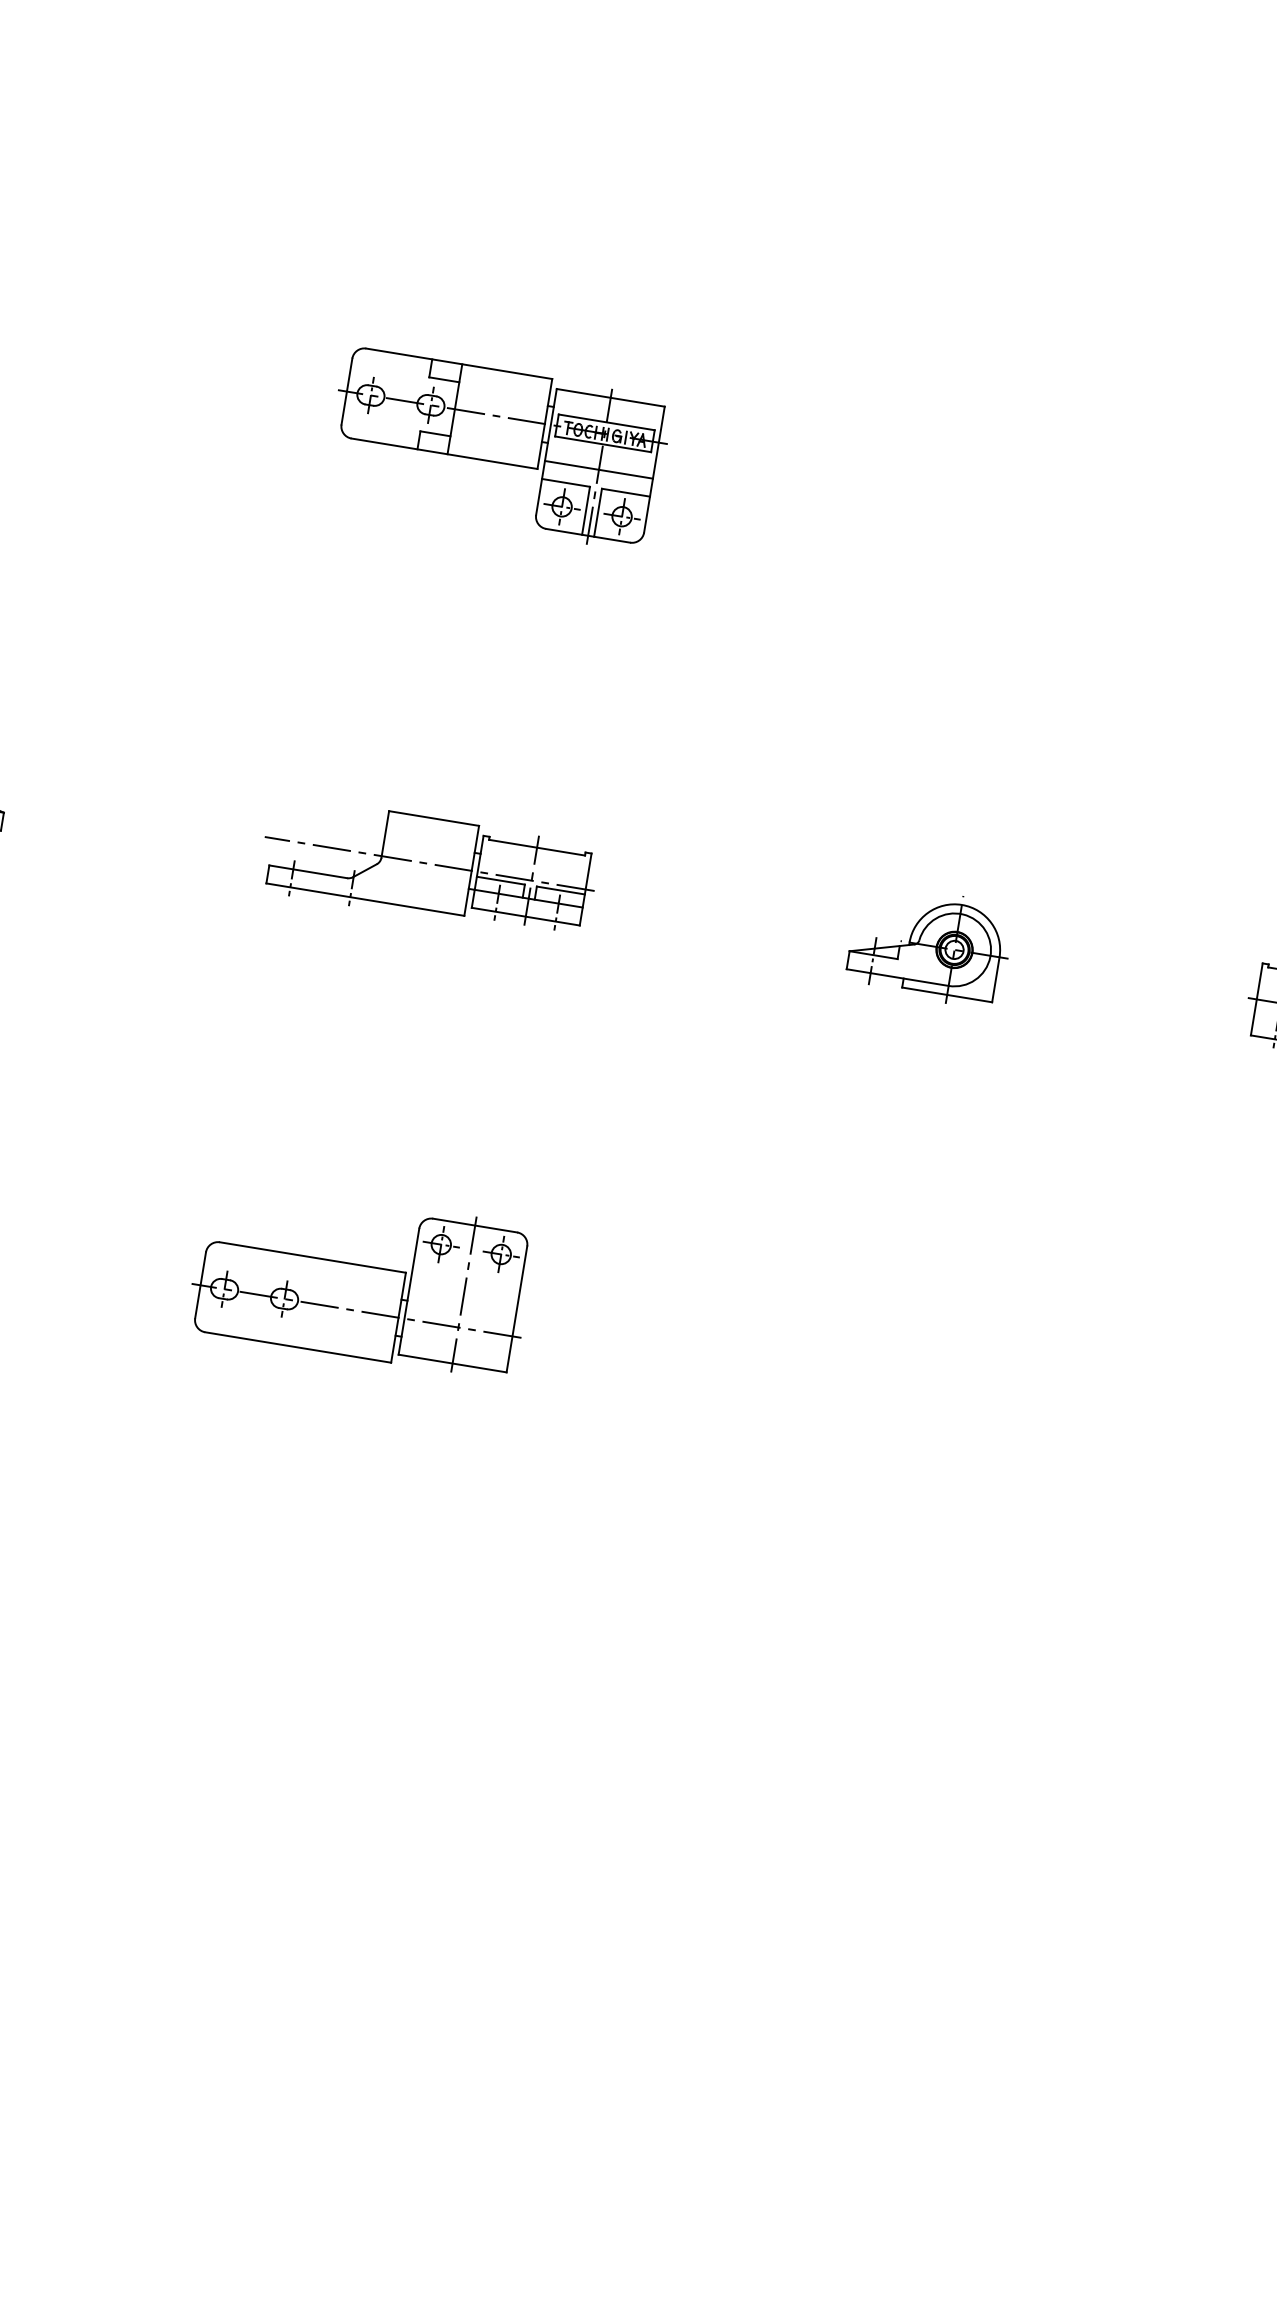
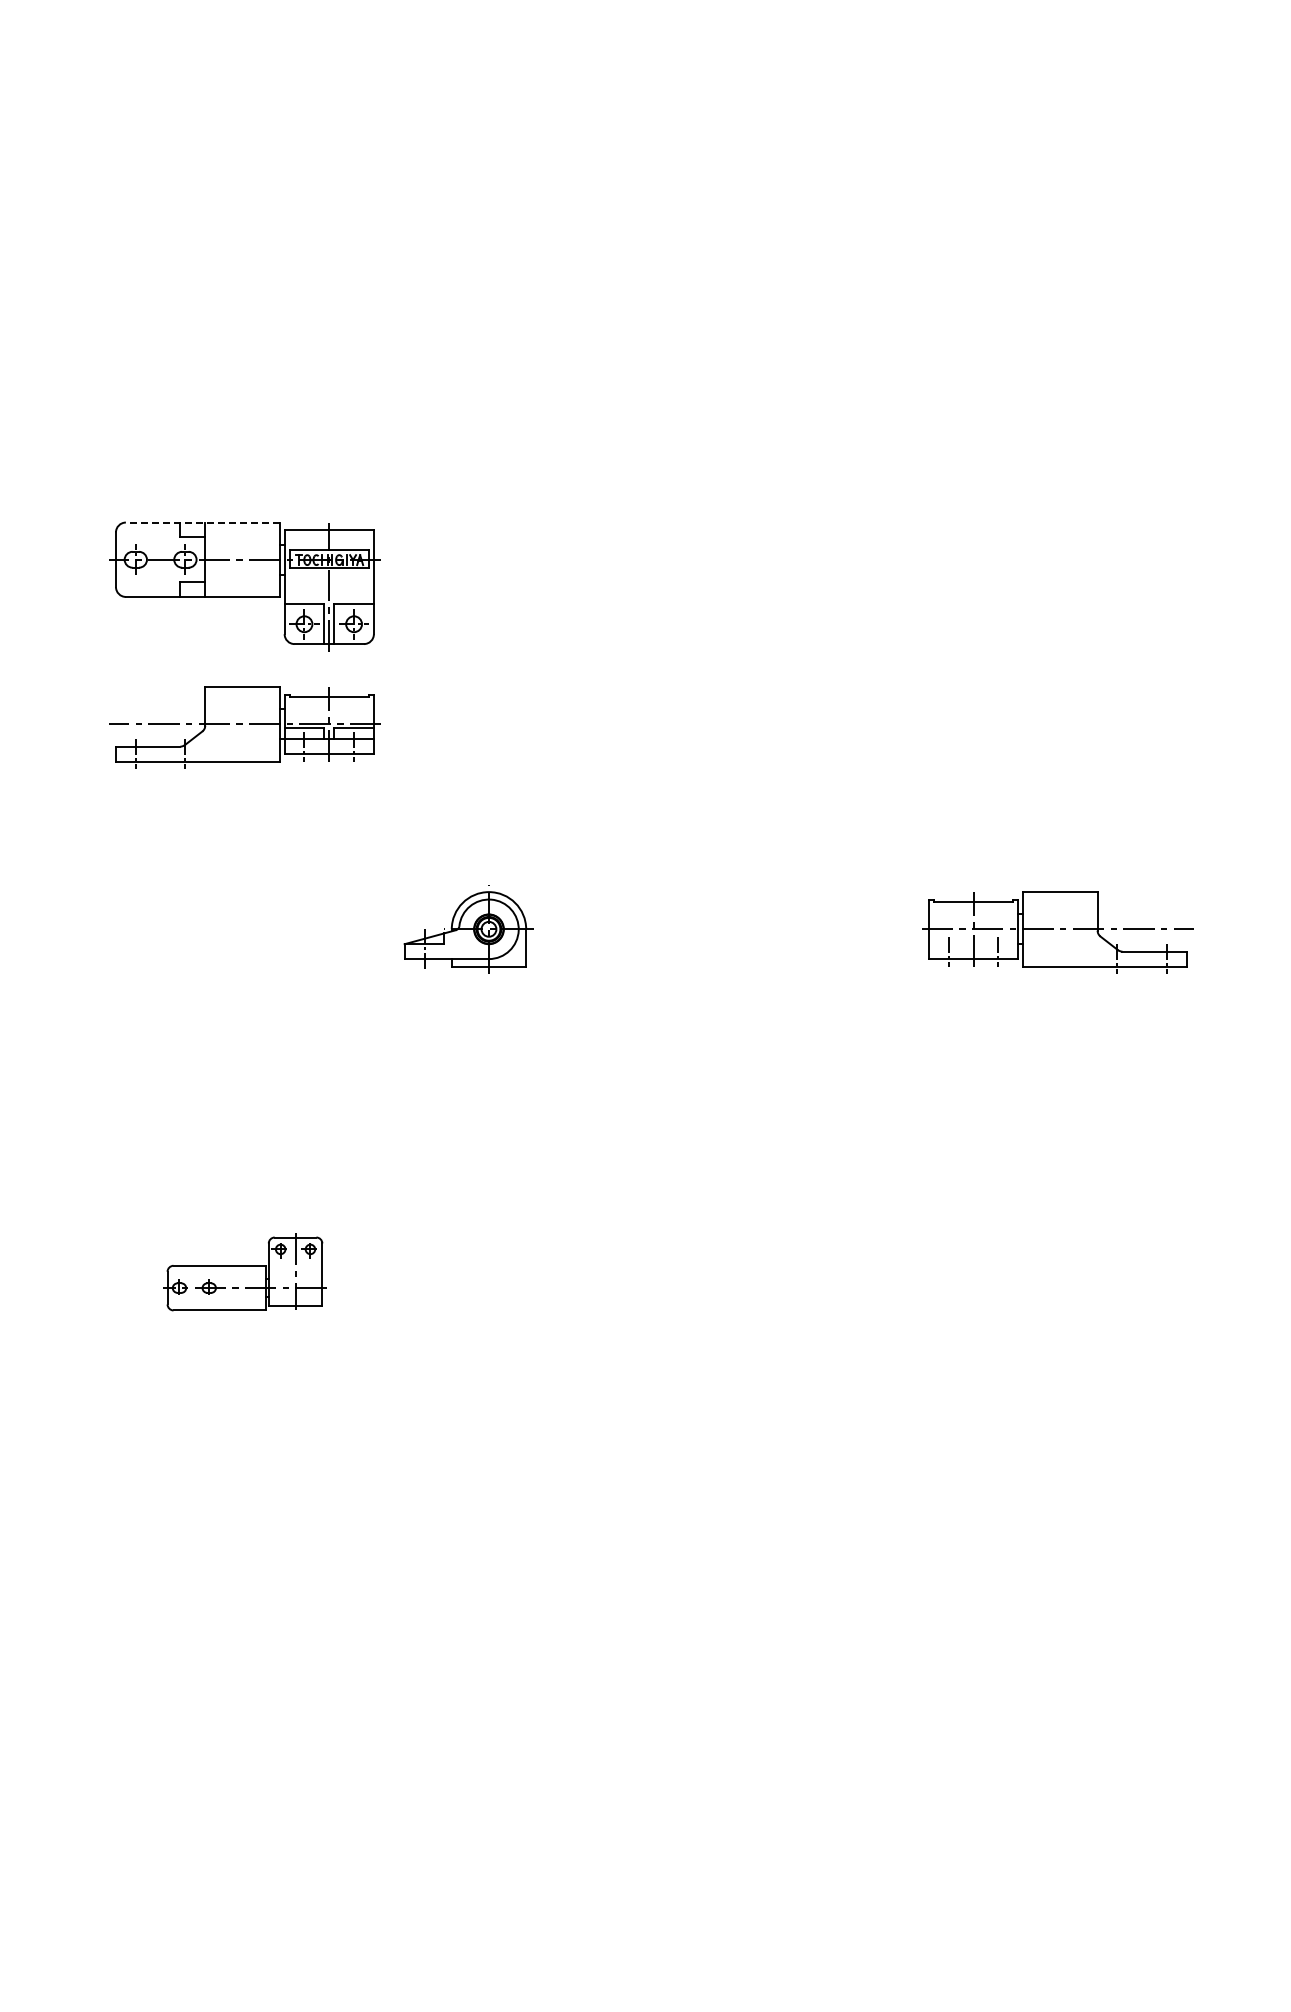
line: (458, 363) -> (202, 522), solid -> dashed
line: (598, 469) -> (328, 589), removed
part: (428, 867) -> (244, 727), moved
part: (929, 946) -> (468, 929), moved
part: (361, 1277) -> (244, 1271), size x0.6

